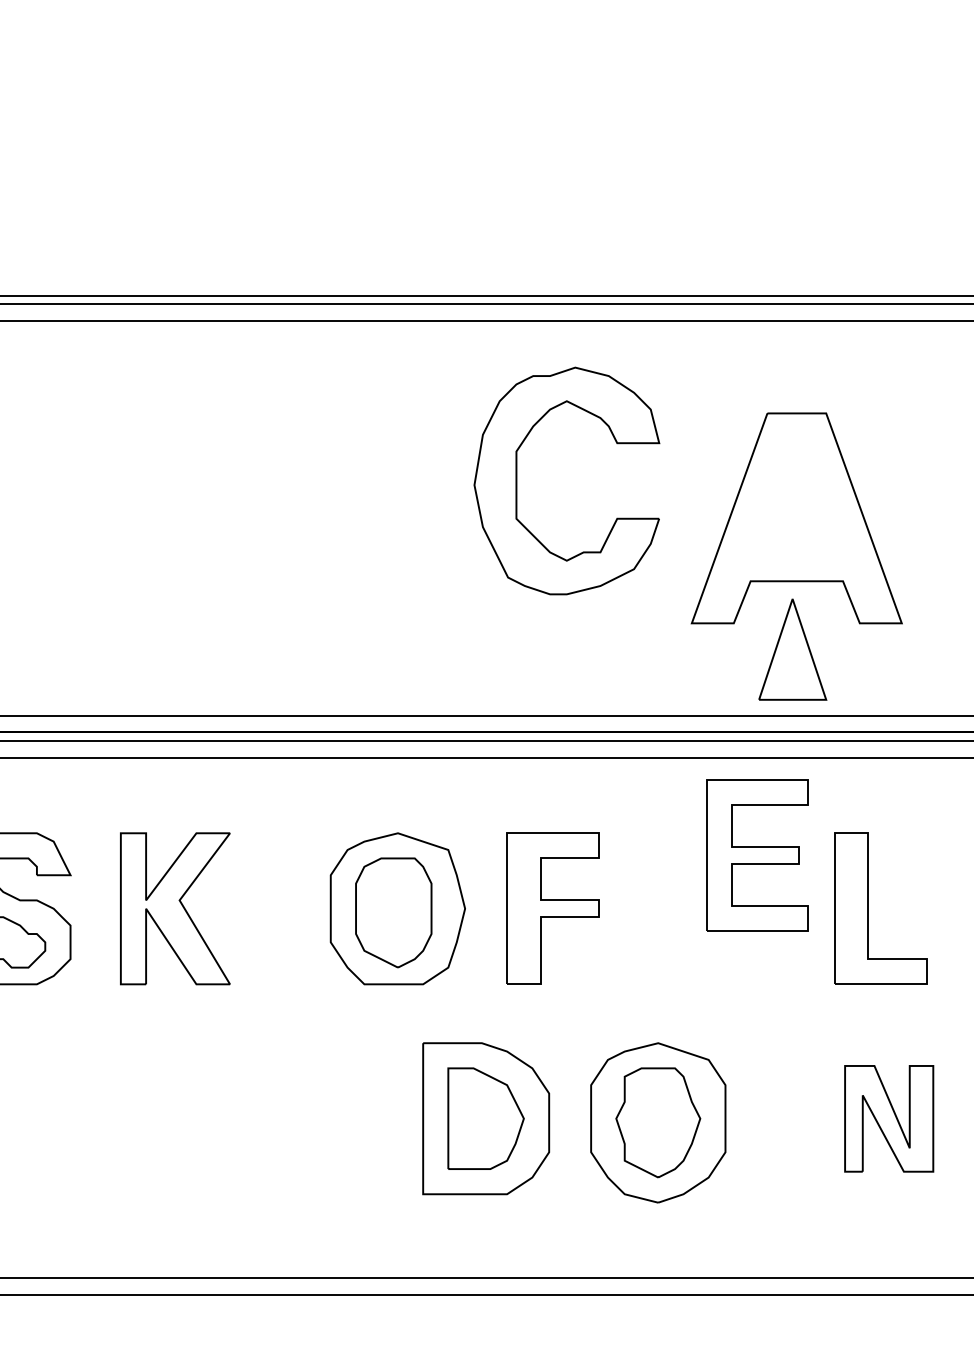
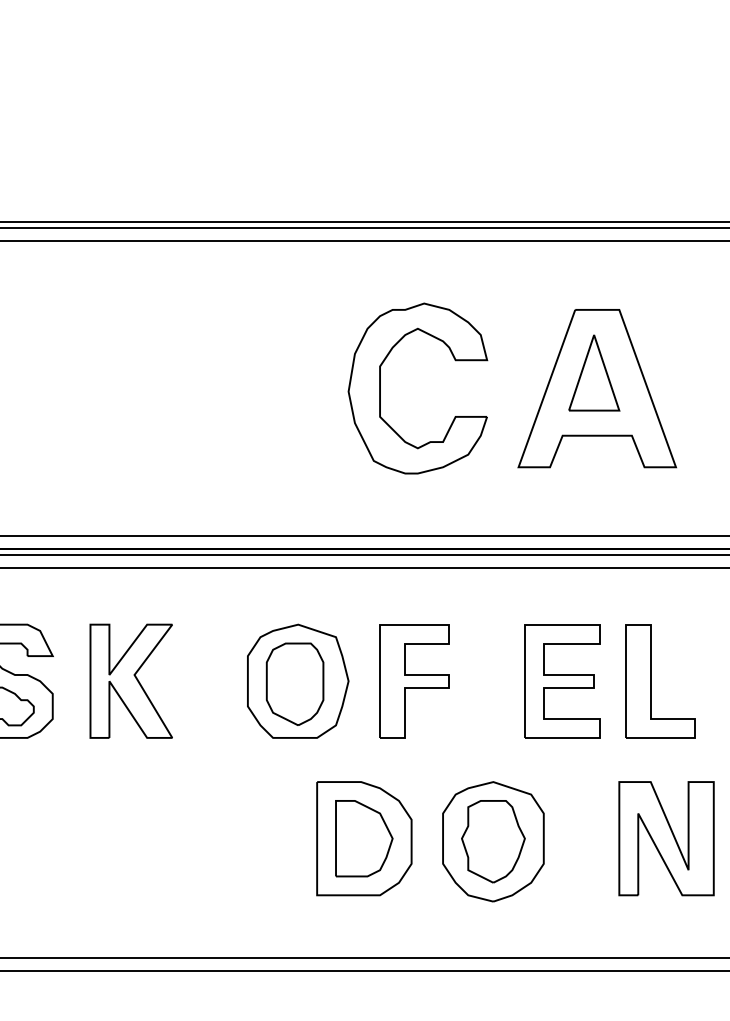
part: (517, 480) -> (380, 388), moved
part: (793, 648) -> (594, 372), moved
part: (757, 855) -> (562, 681), moved
part: (889, 1118) -> (666, 838), size x1.43

